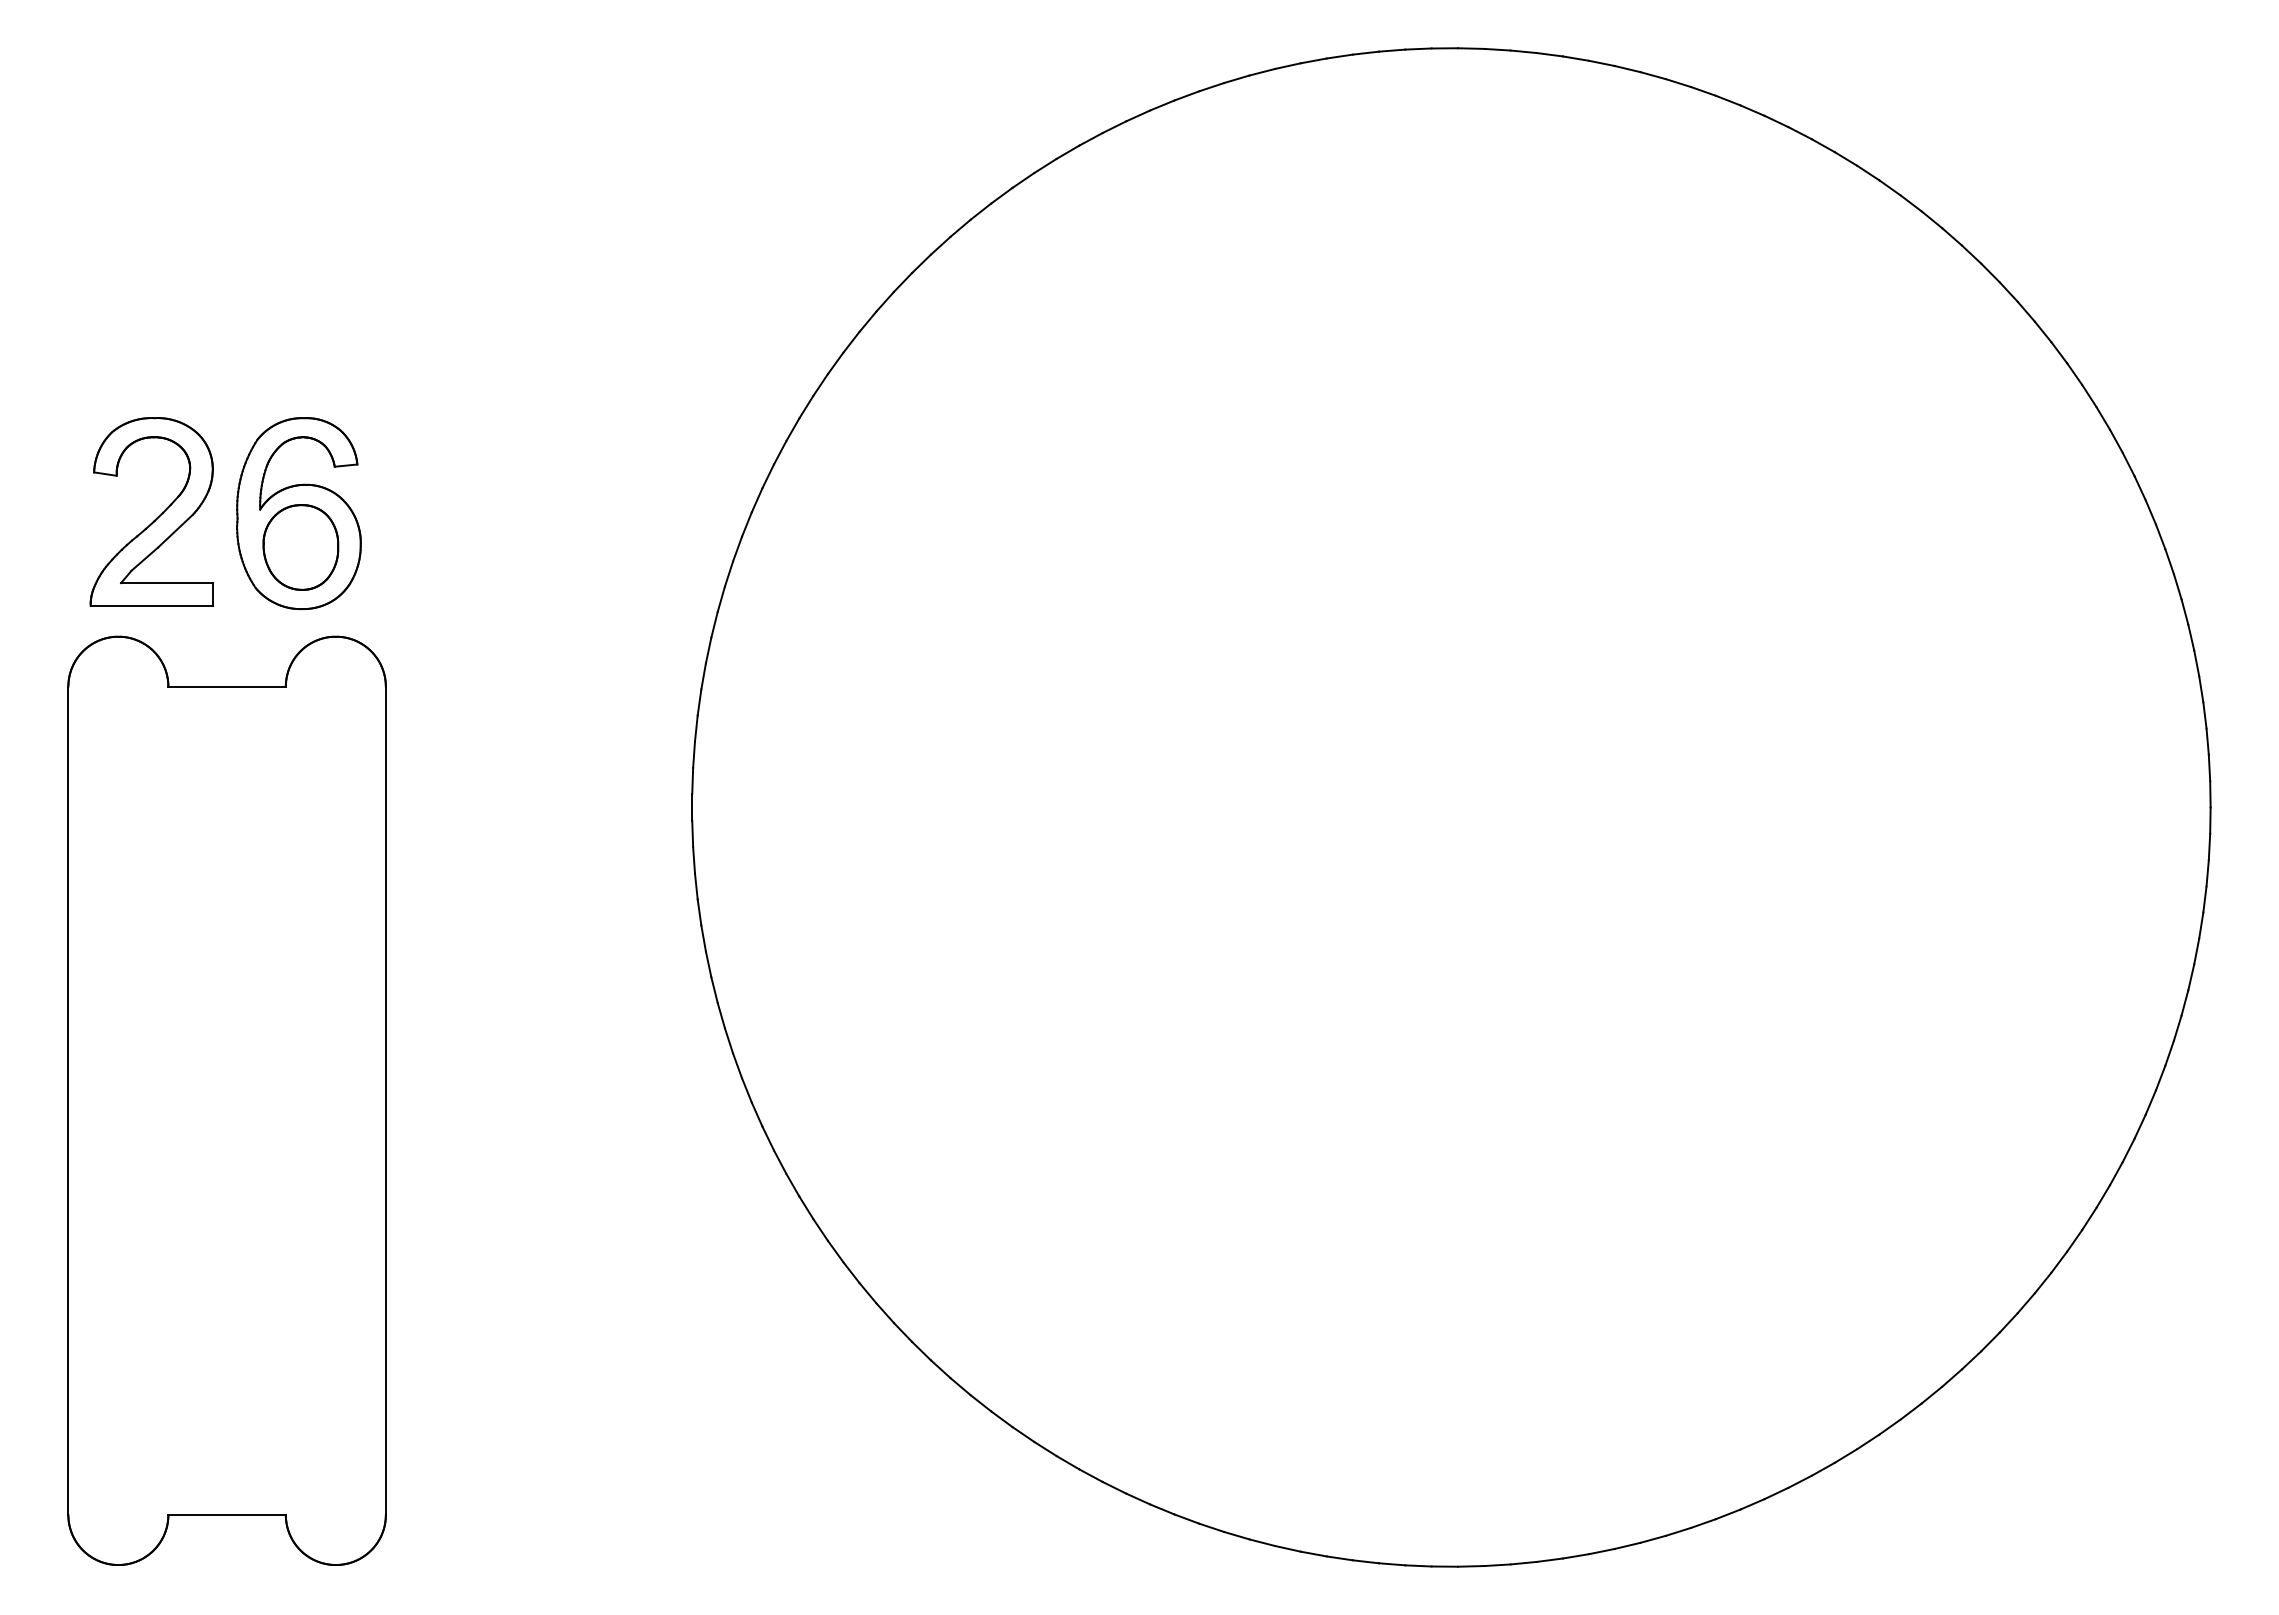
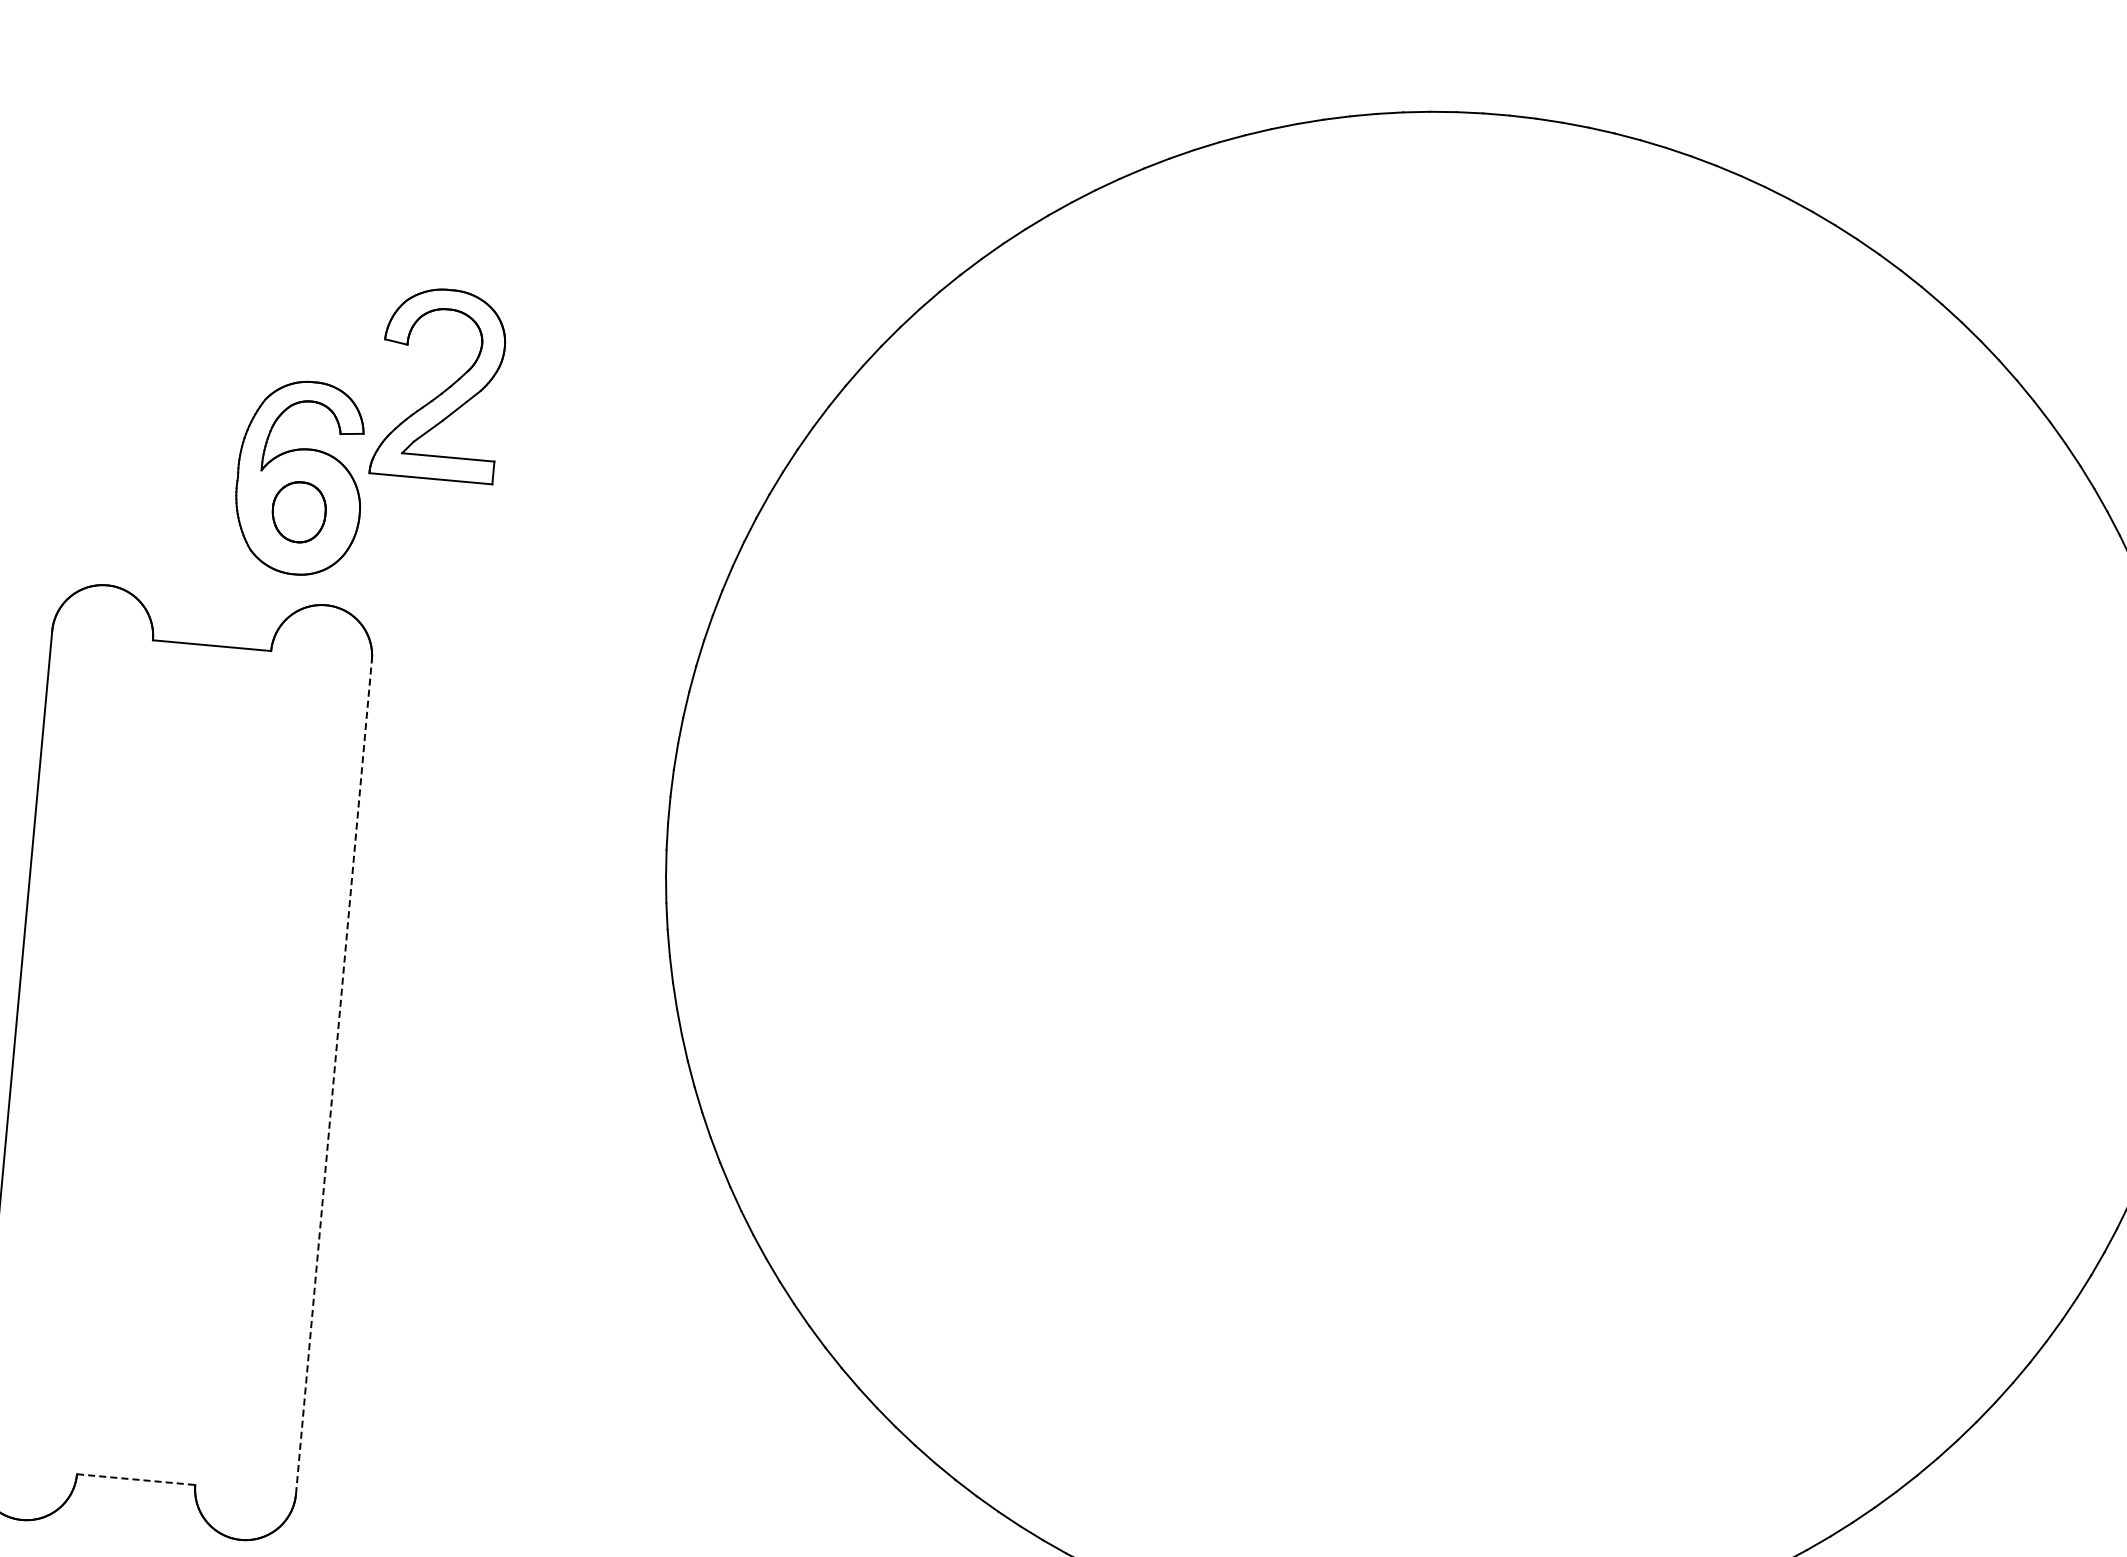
part: (157, 516) -> (444, 389), moved
part: (300, 547) -> (298, 512), size x0.7
line: (385, 1100) -> (333, 1076), solid -> dashed
line: (227, 1515) -> (136, 1480), solid -> dashed

